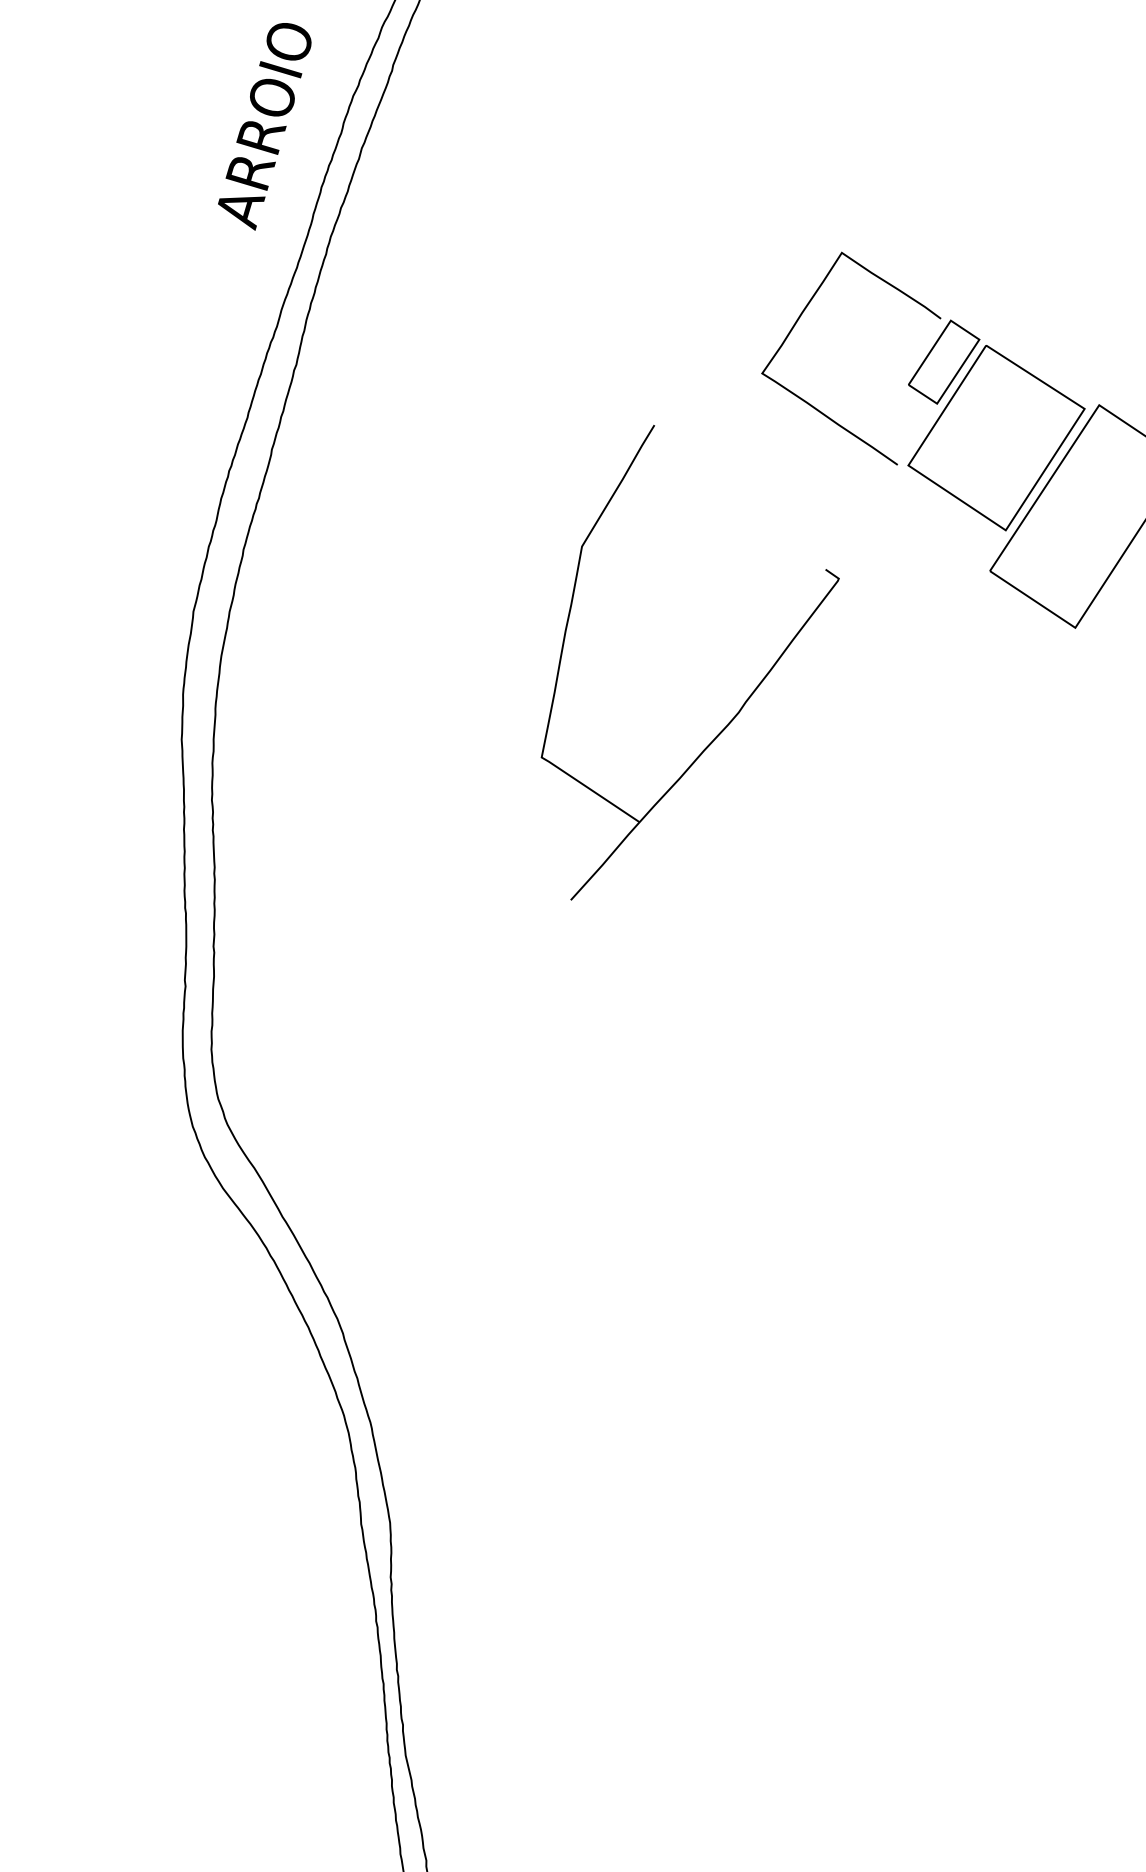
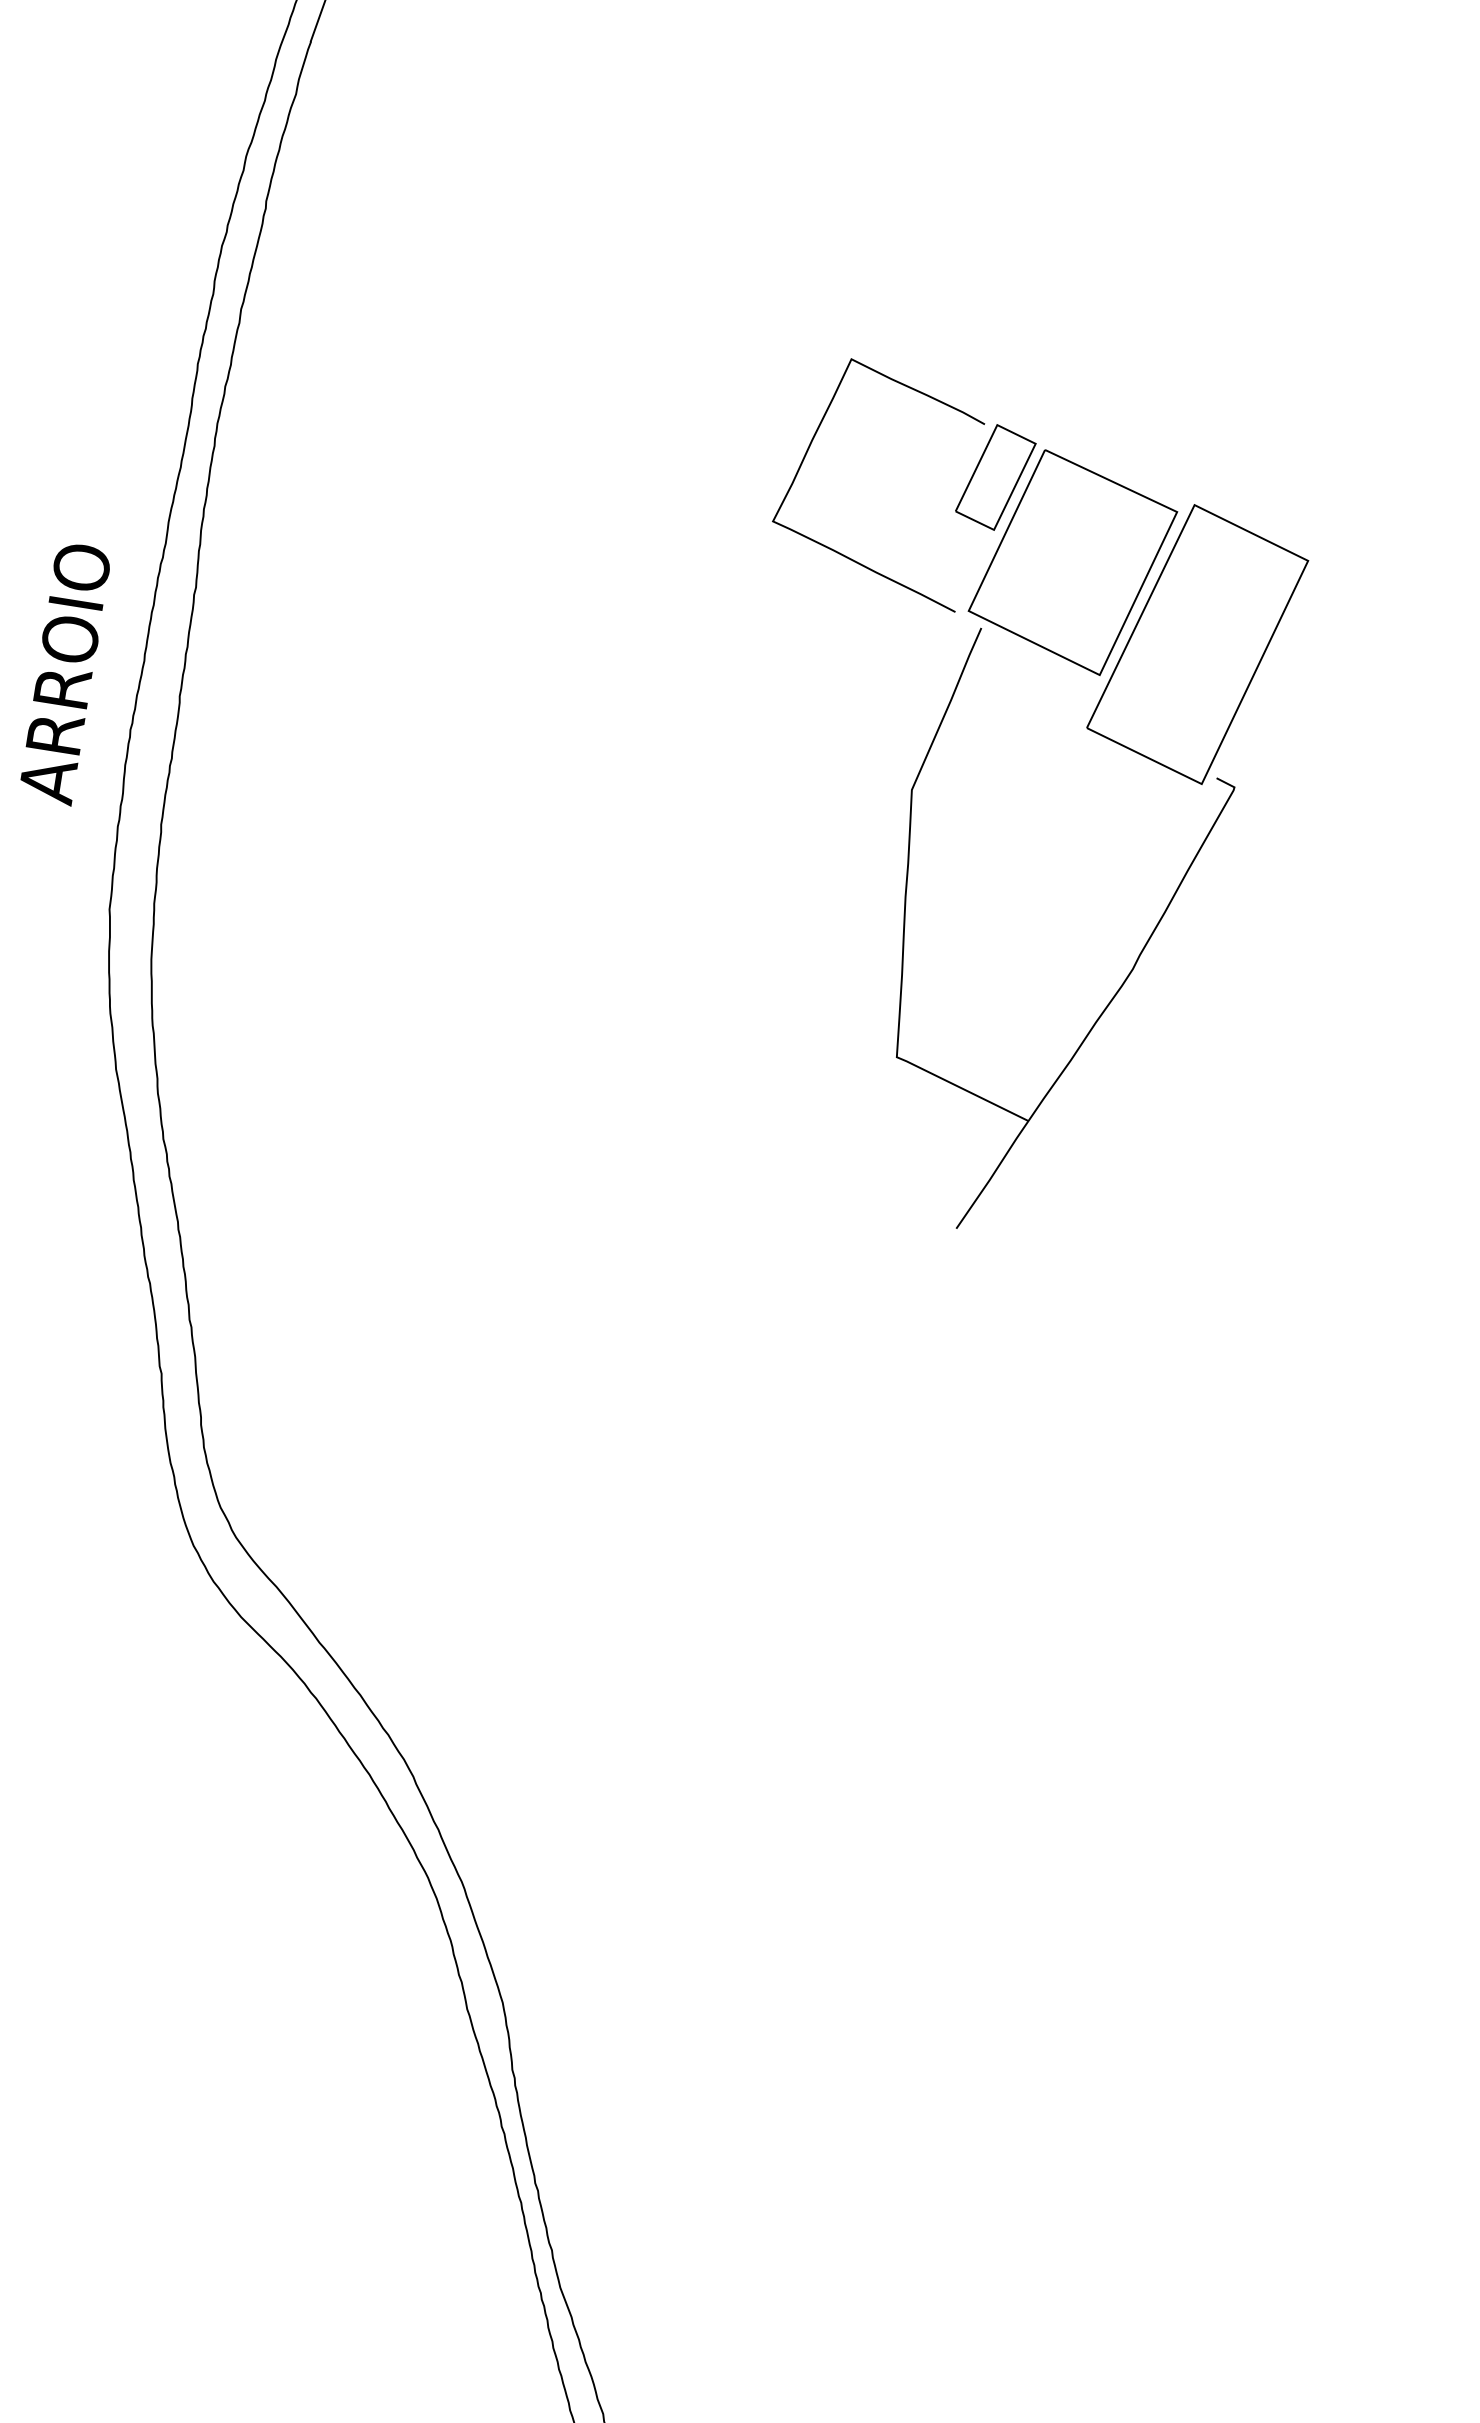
text: (263, 125) -> (64, 675), moved
part: (741, 706) -> (1135, 961), moved

